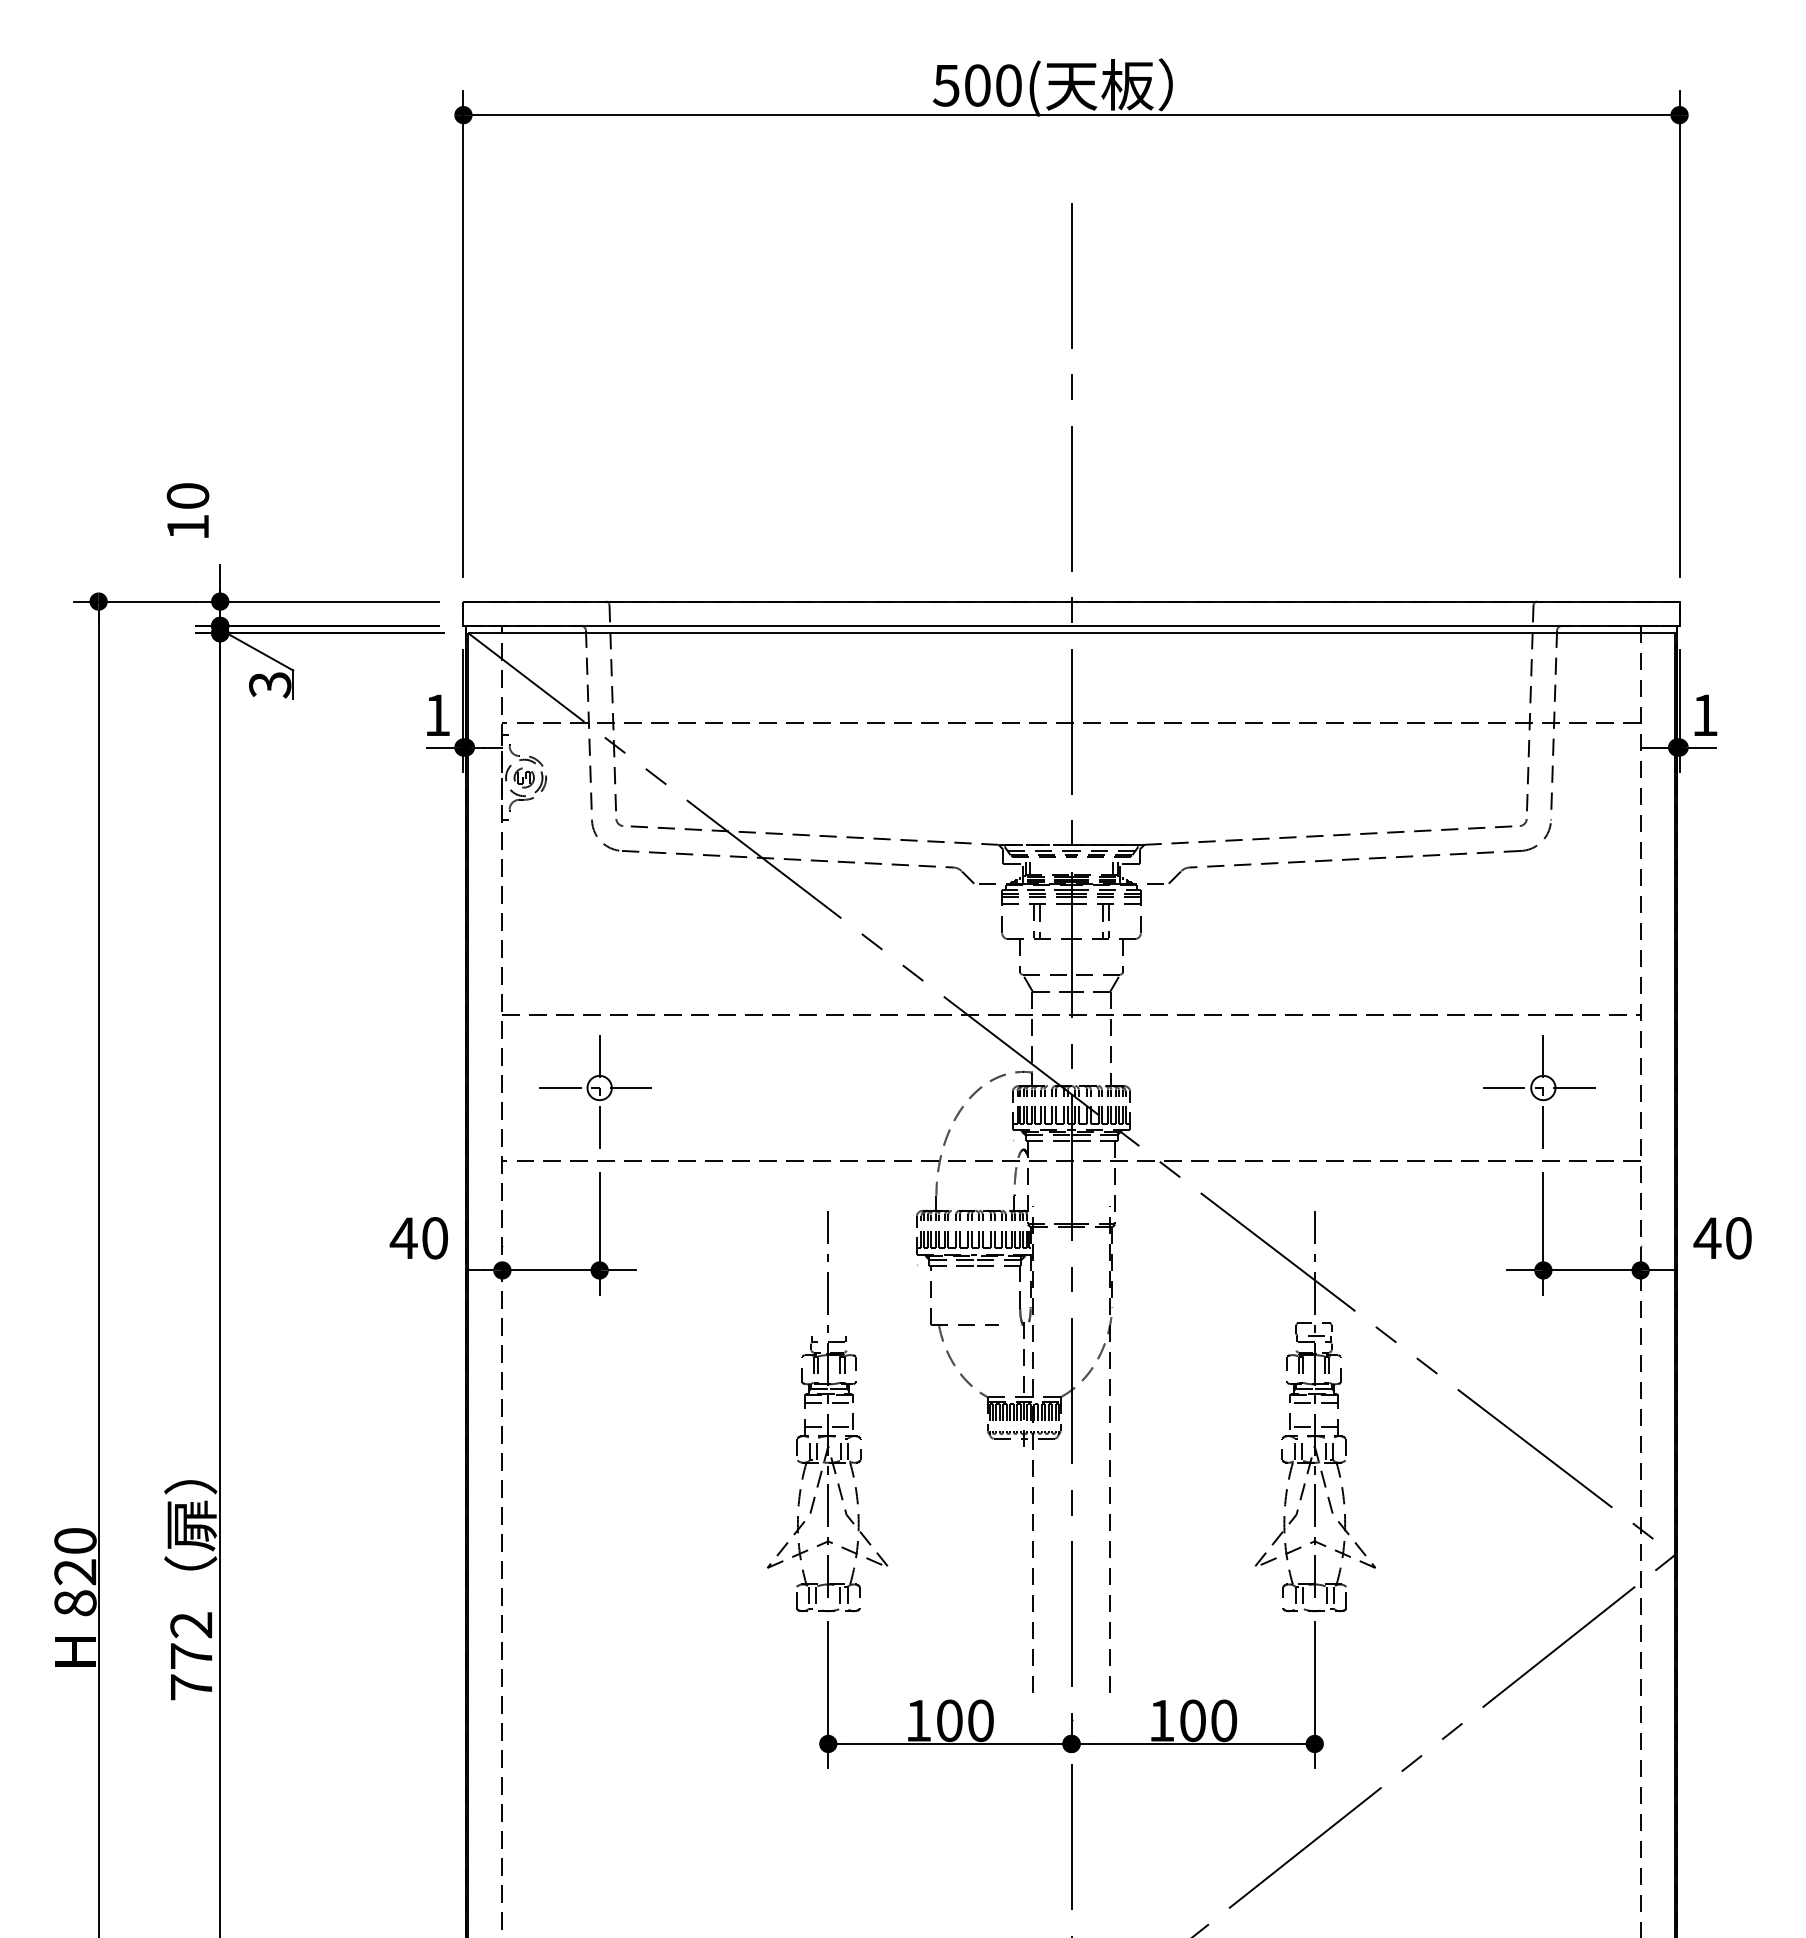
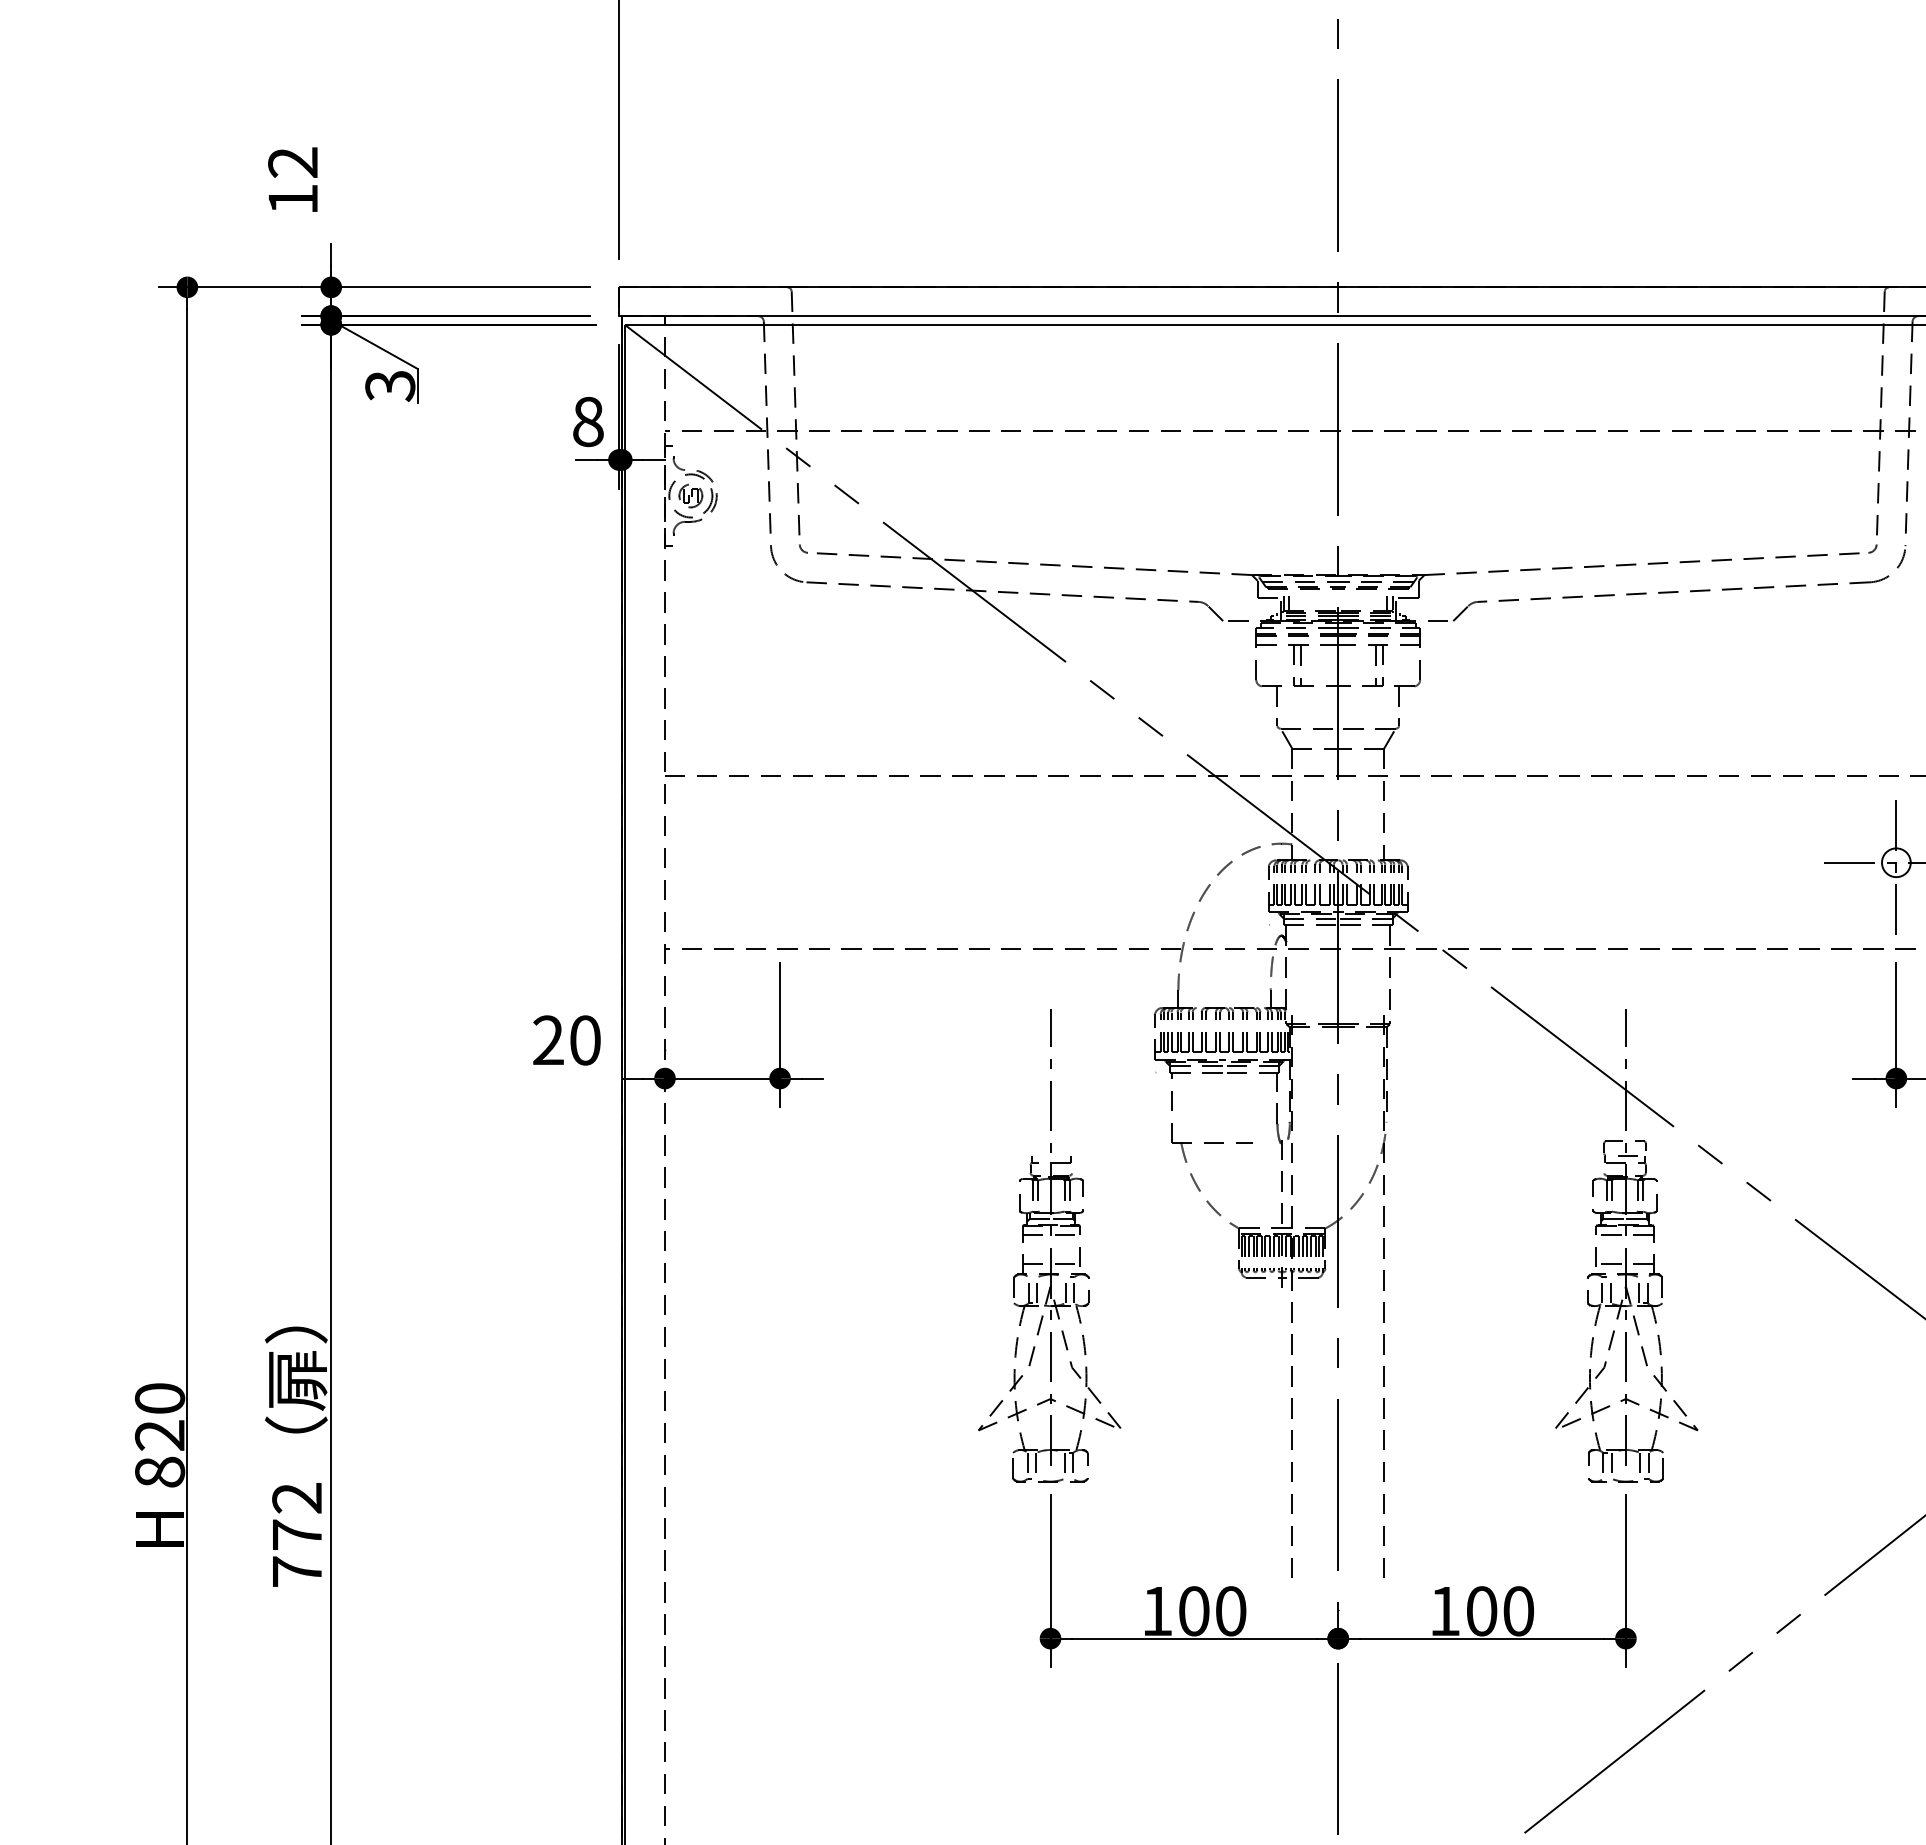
text: (187, 496) -> (292, 163), 10 -> 12
text: (437, 715) -> (588, 422), 1 -> 8
part: (595, 1091) -> (775, 866), removed
text: (403, 1237) -> (548, 1039), 40 -> 20

